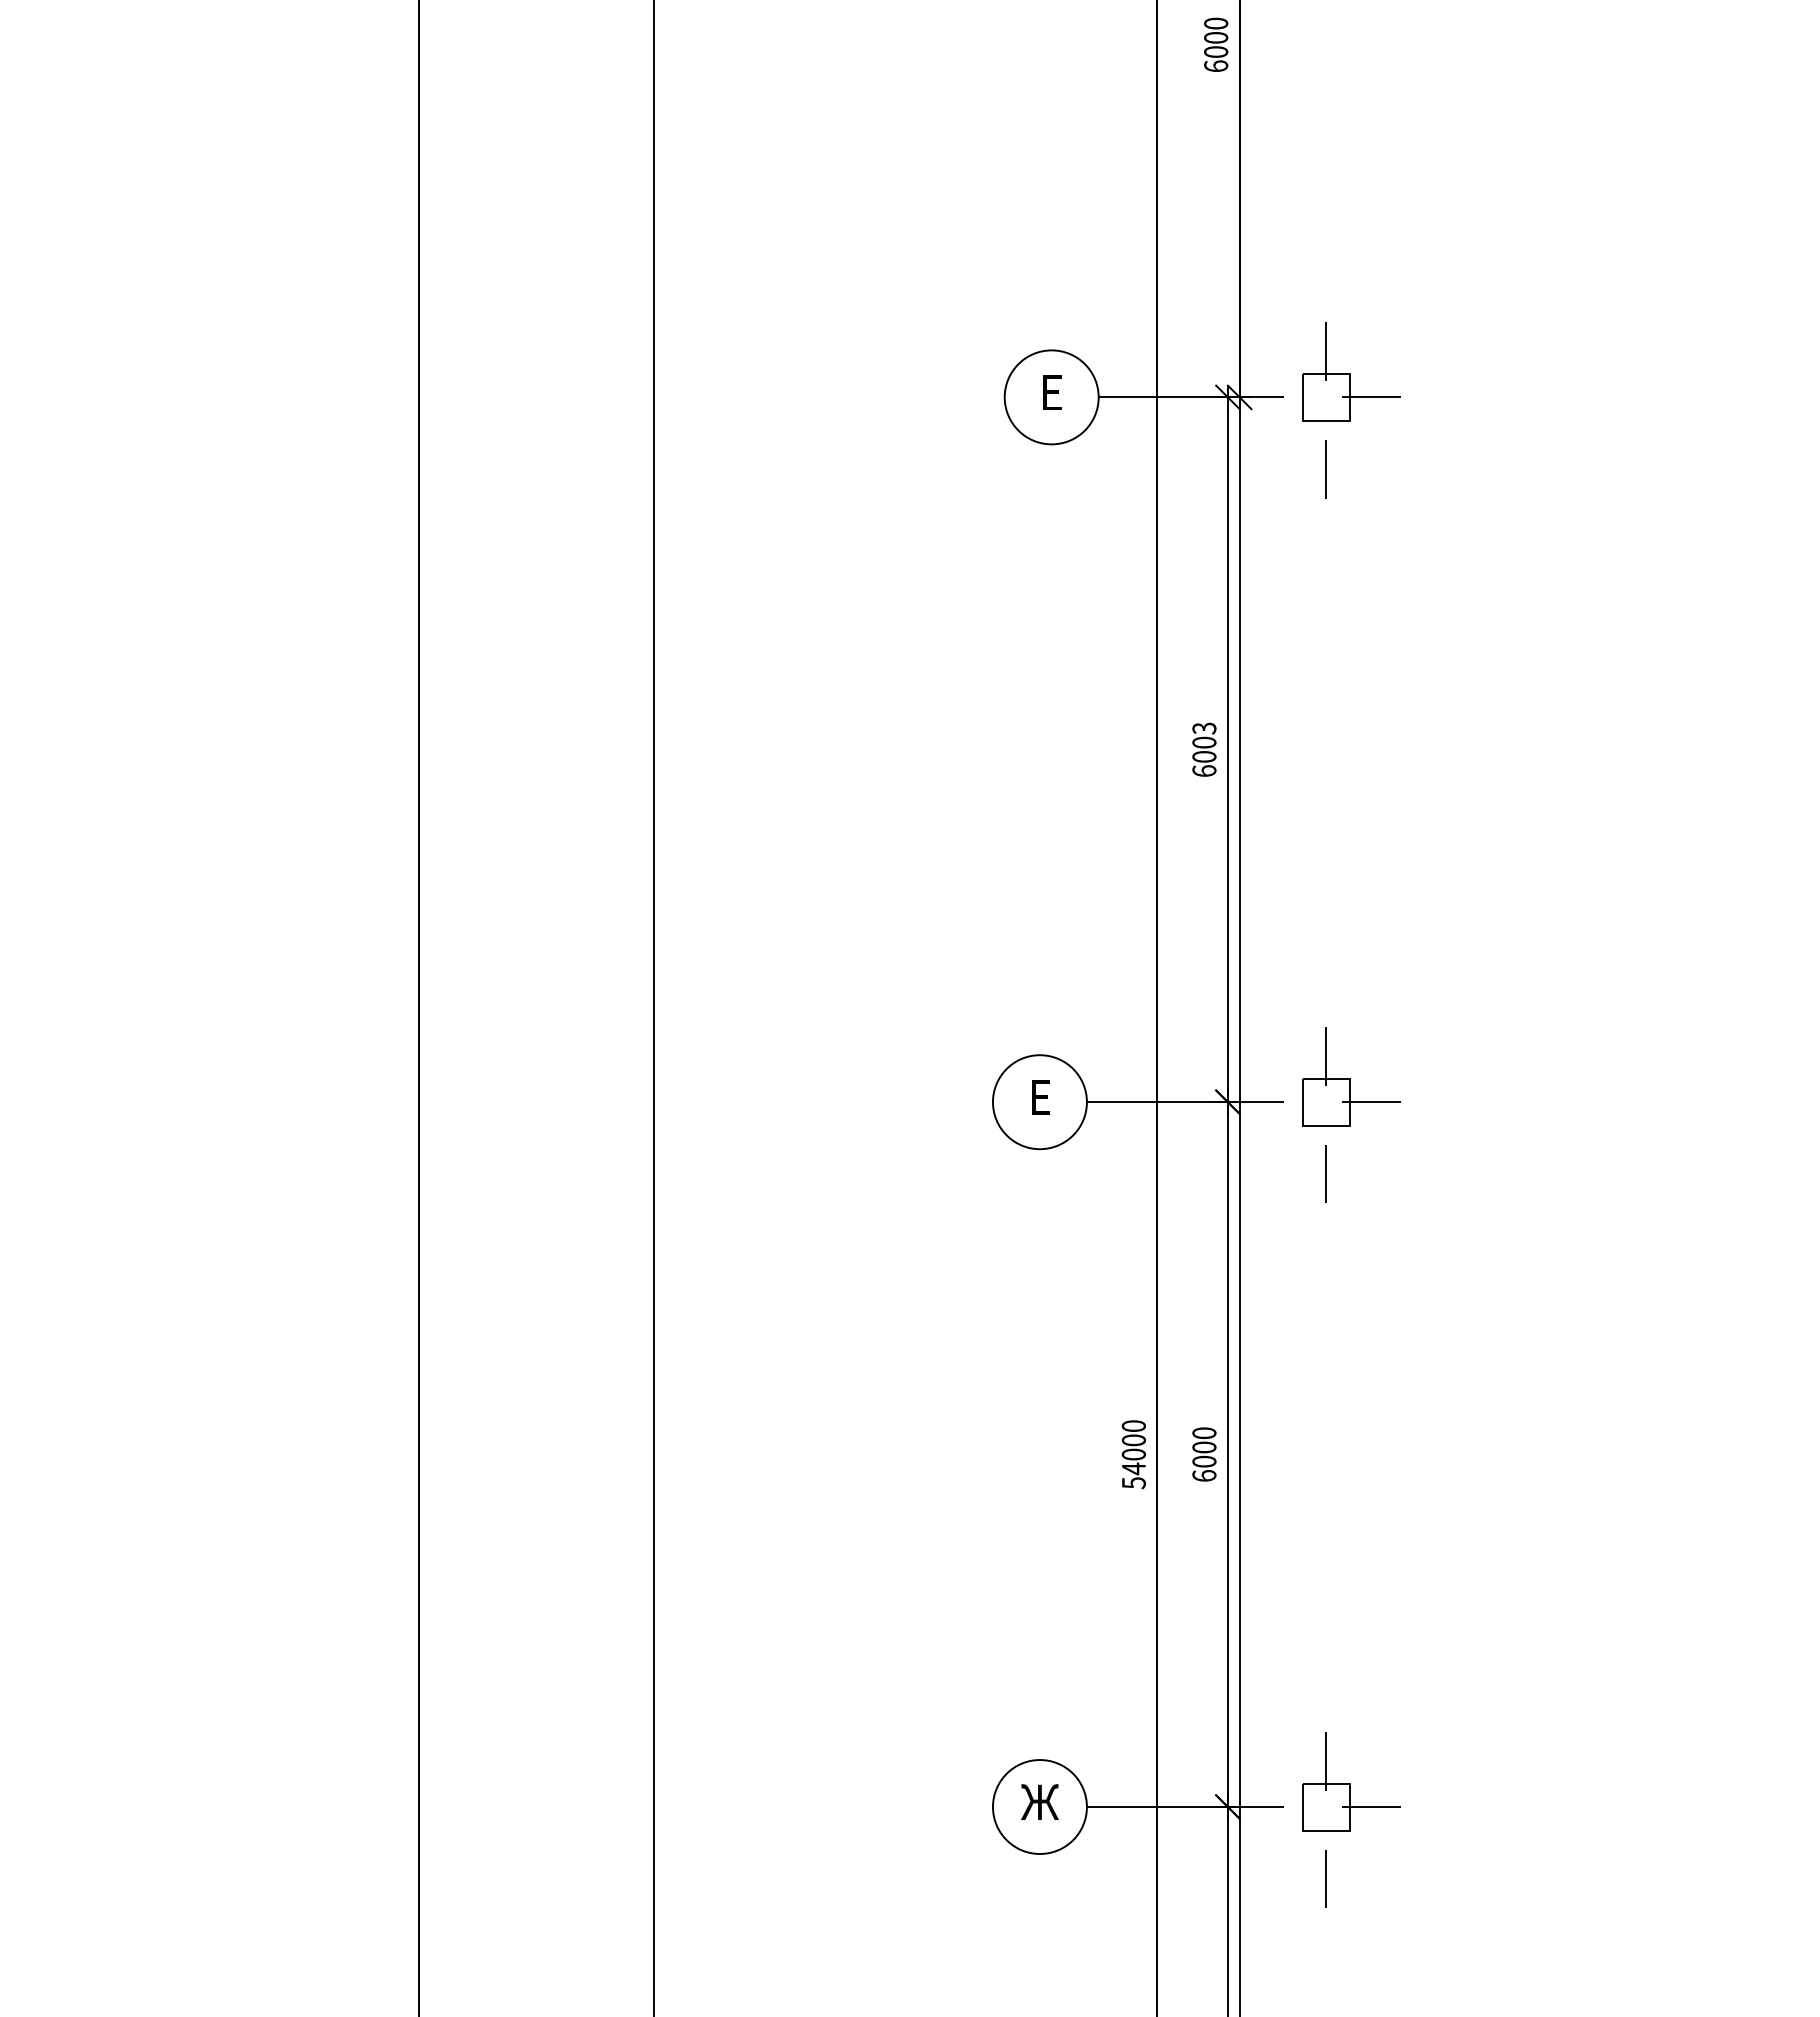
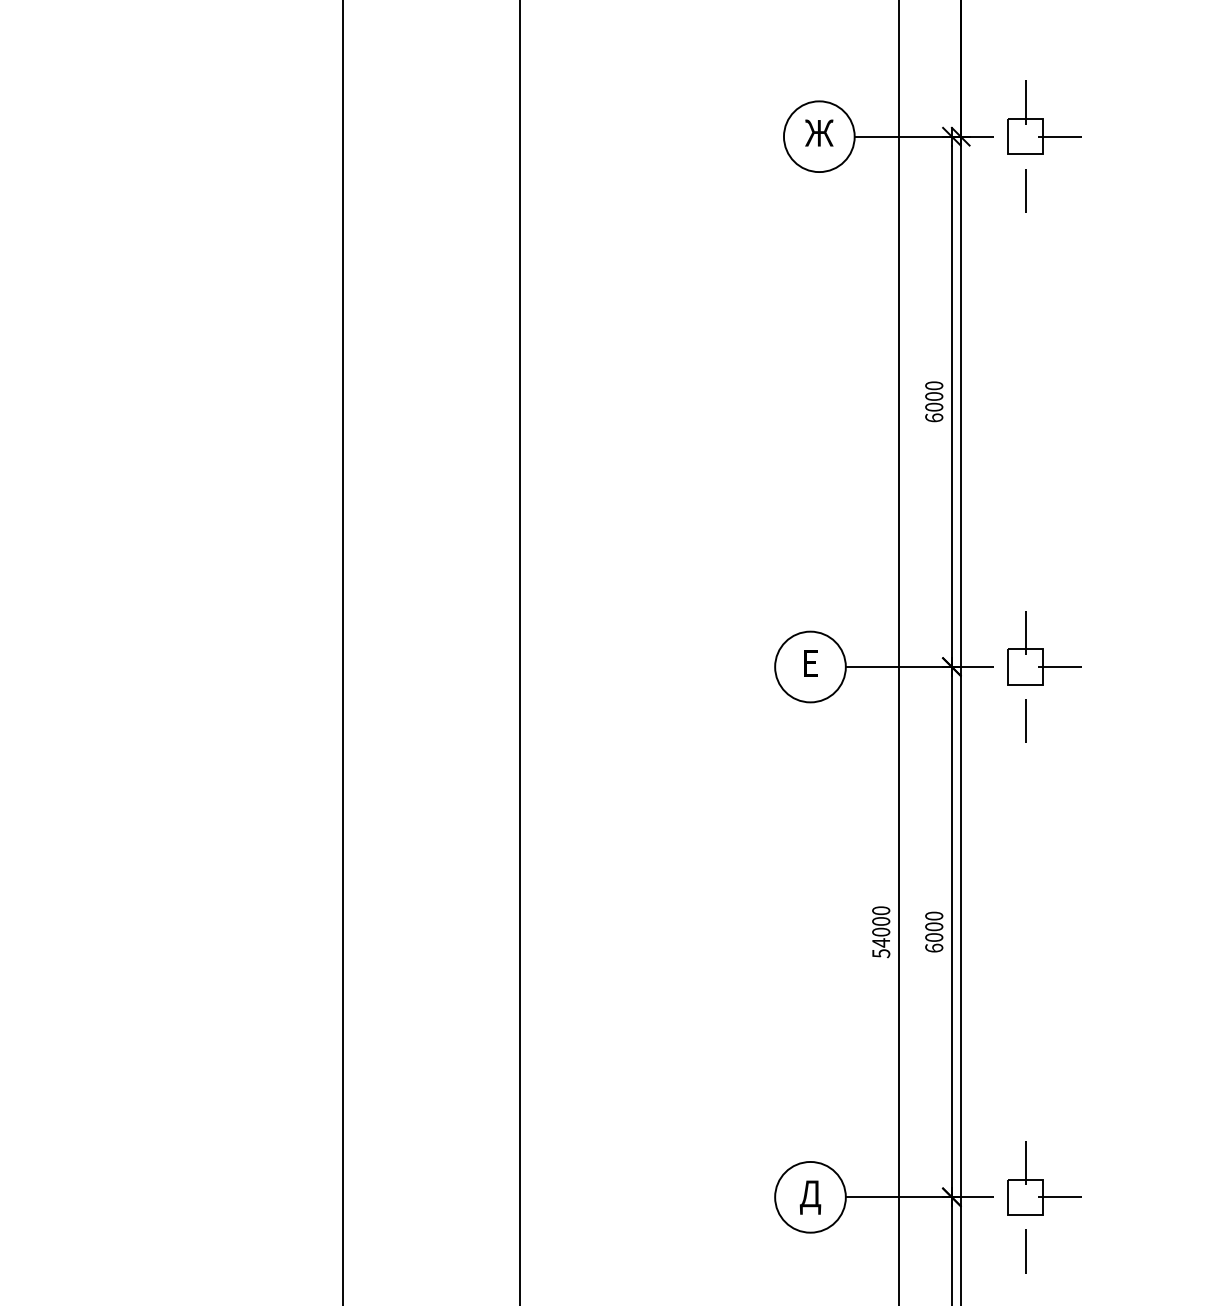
text: (1051, 392) -> (819, 133), Е -> Ж
text: (1204, 728) -> (934, 385), 6003 -> 6000
text: (1039, 1807) -> (810, 1197), Ж -> Д

